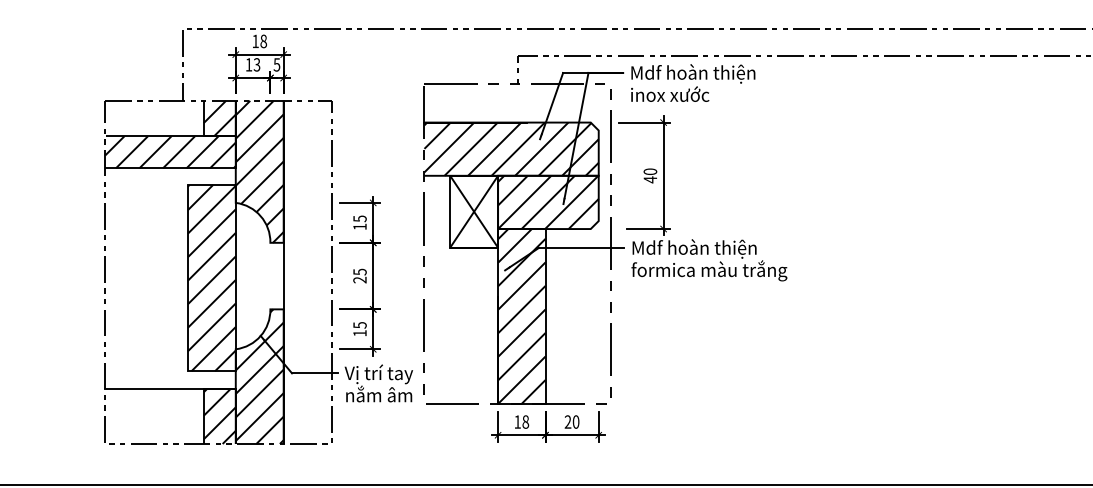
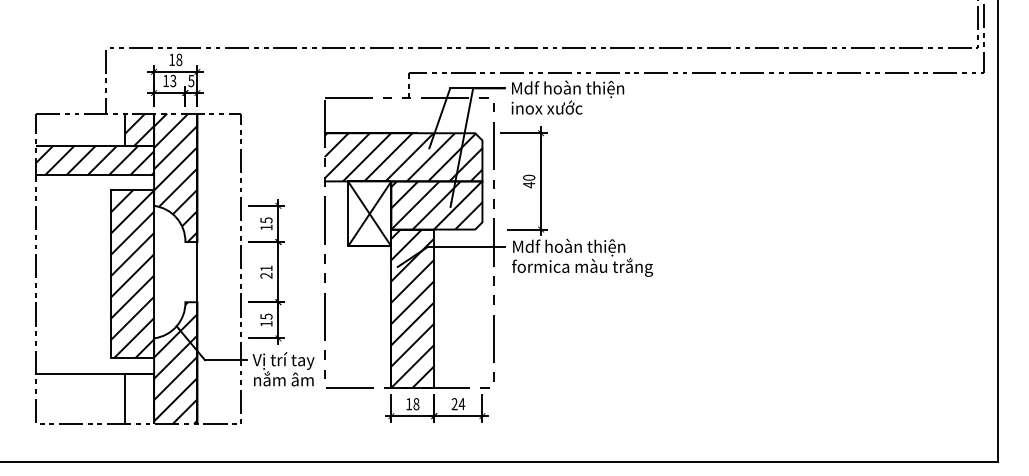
text: (360, 272) -> (266, 268), 25 -> 21
hatch: (219, 416) -> (139, 399), removed
text: (575, 422) -> (461, 404), 20 -> 24

